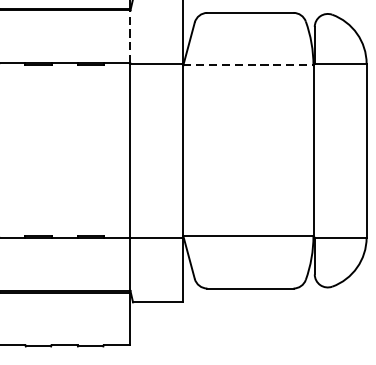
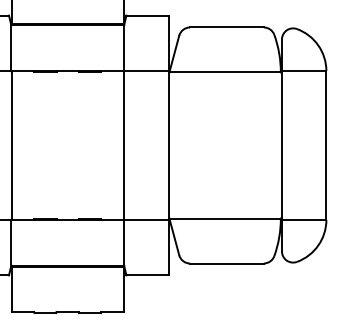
line: (130, 37) -> (124, 48), dashed -> solid
line: (248, 65) -> (225, 72), dashed -> solid

